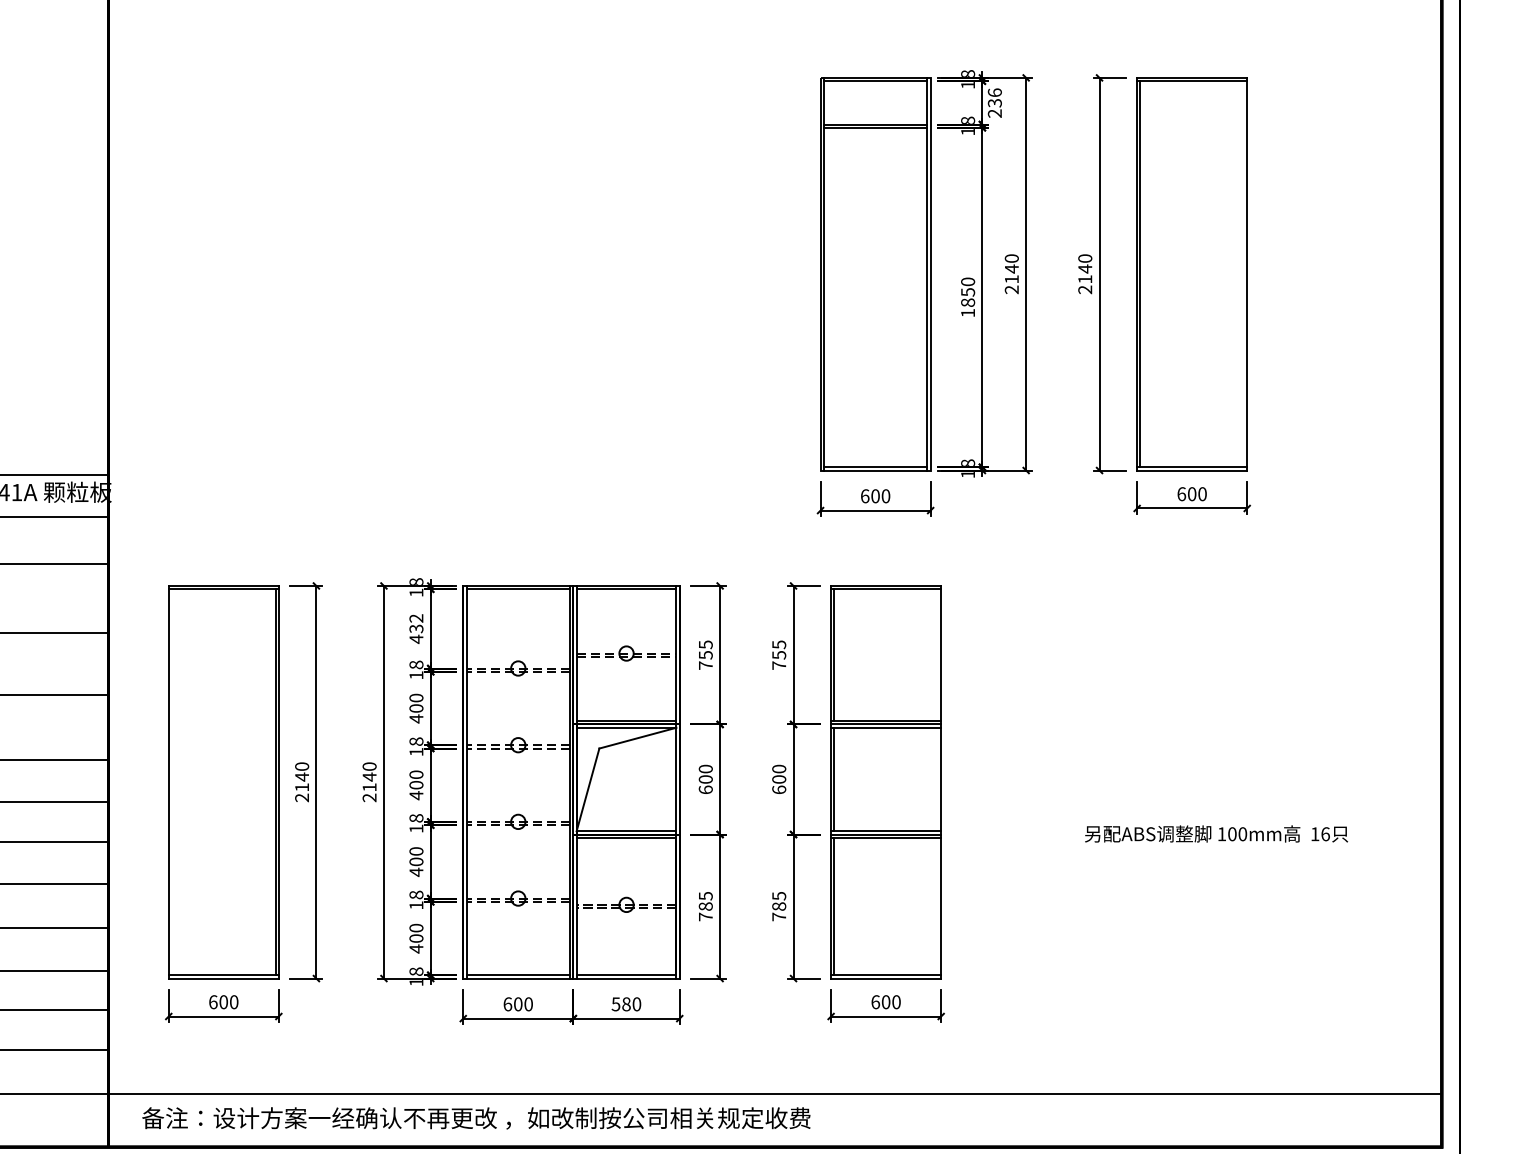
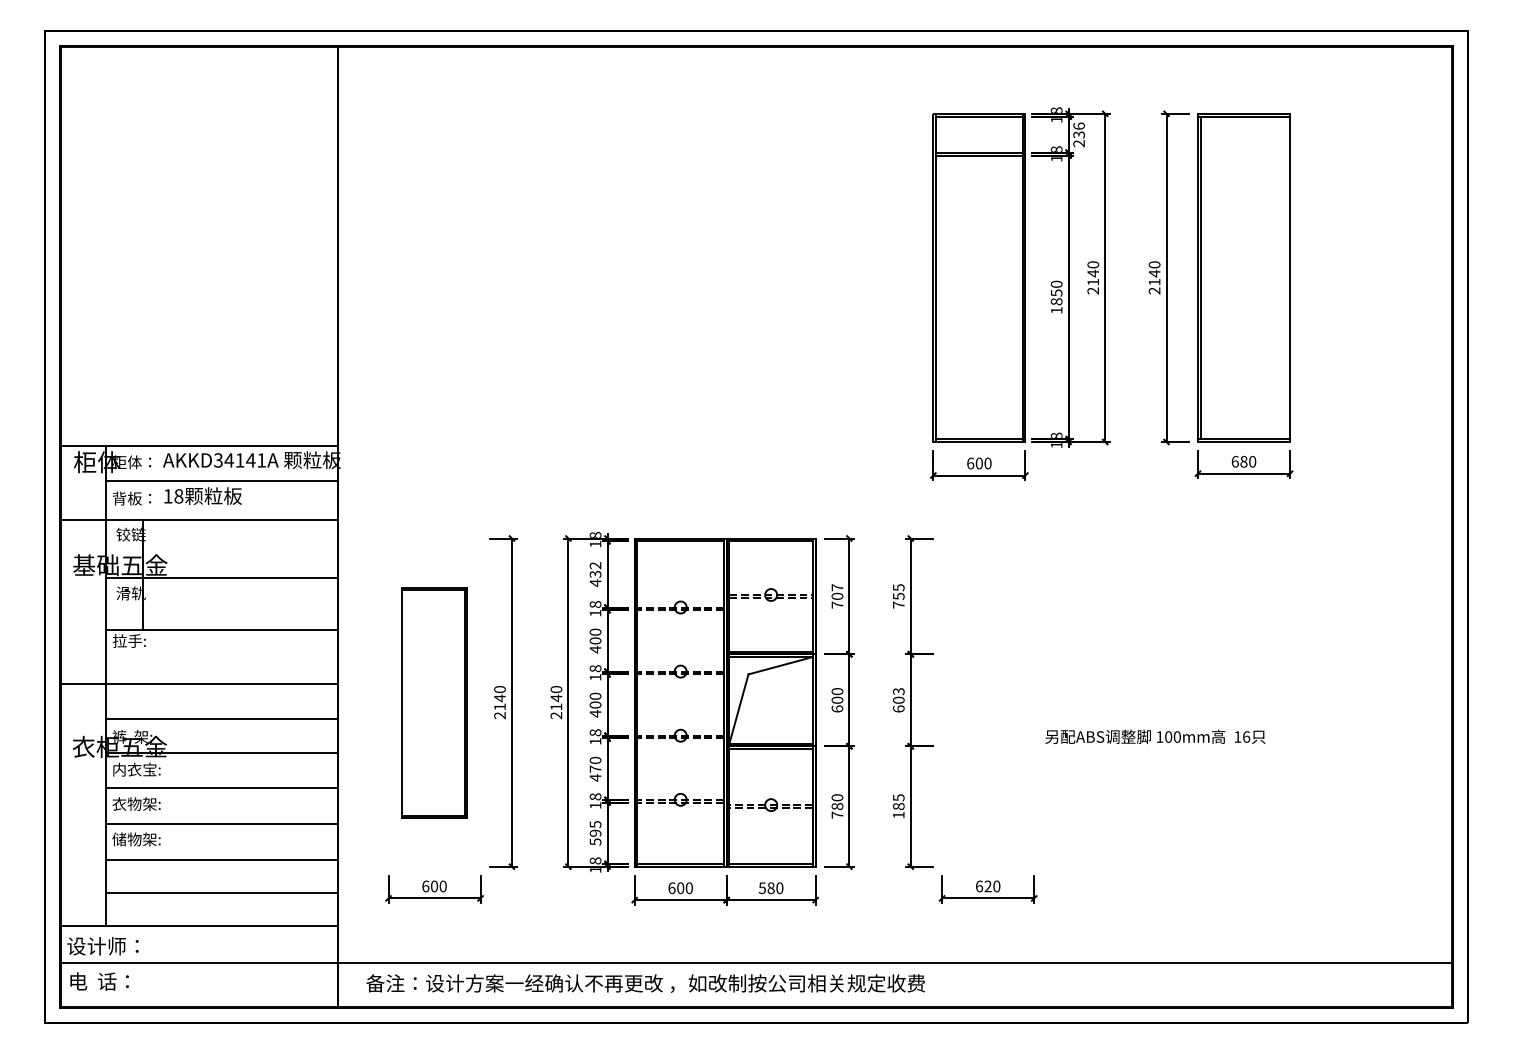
text: (1191, 493) -> (1243, 461), 600 -> 680
text: (705, 649) -> (837, 591), 755 -> 707
text: (778, 768) -> (898, 691), 600 -> 603
part: (223, 782) -> (434, 702), size x0.7
part: (885, 782) -> (987, 702), removed
text: (1216, 833) -> (1155, 736), moved
text: (416, 861) -> (595, 768), 400 -> 470
text: (705, 895) -> (837, 797), 785 -> 780
text: (778, 916) -> (898, 814), 785 -> 185
text: (416, 938) -> (595, 833), 400 -> 595
text: (885, 1002) -> (987, 886), 600 -> 620

